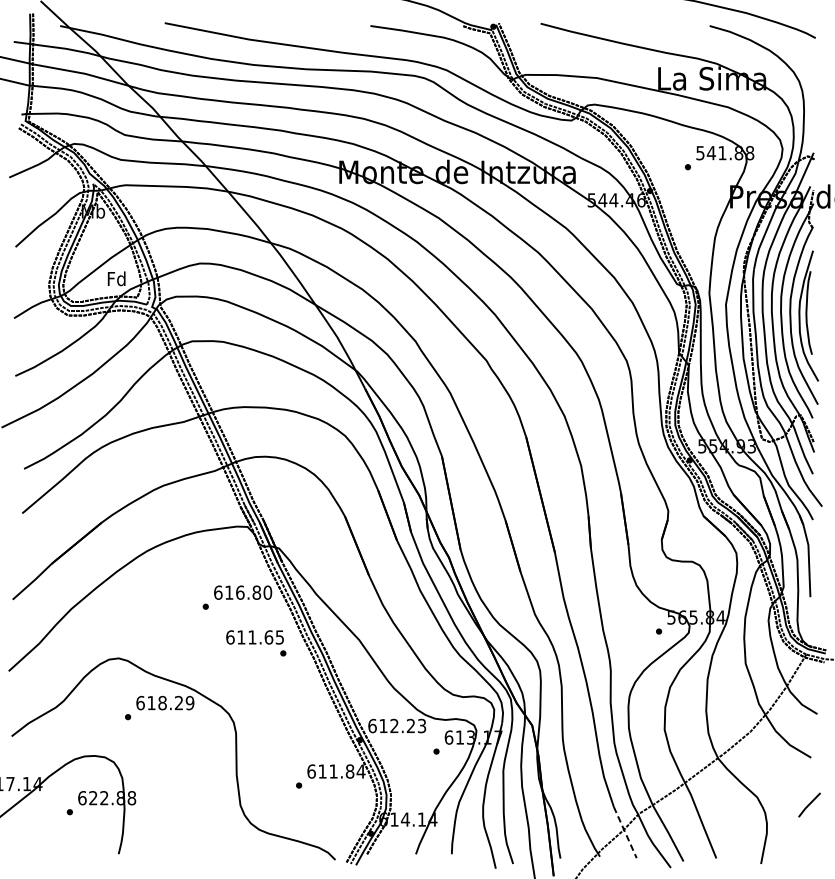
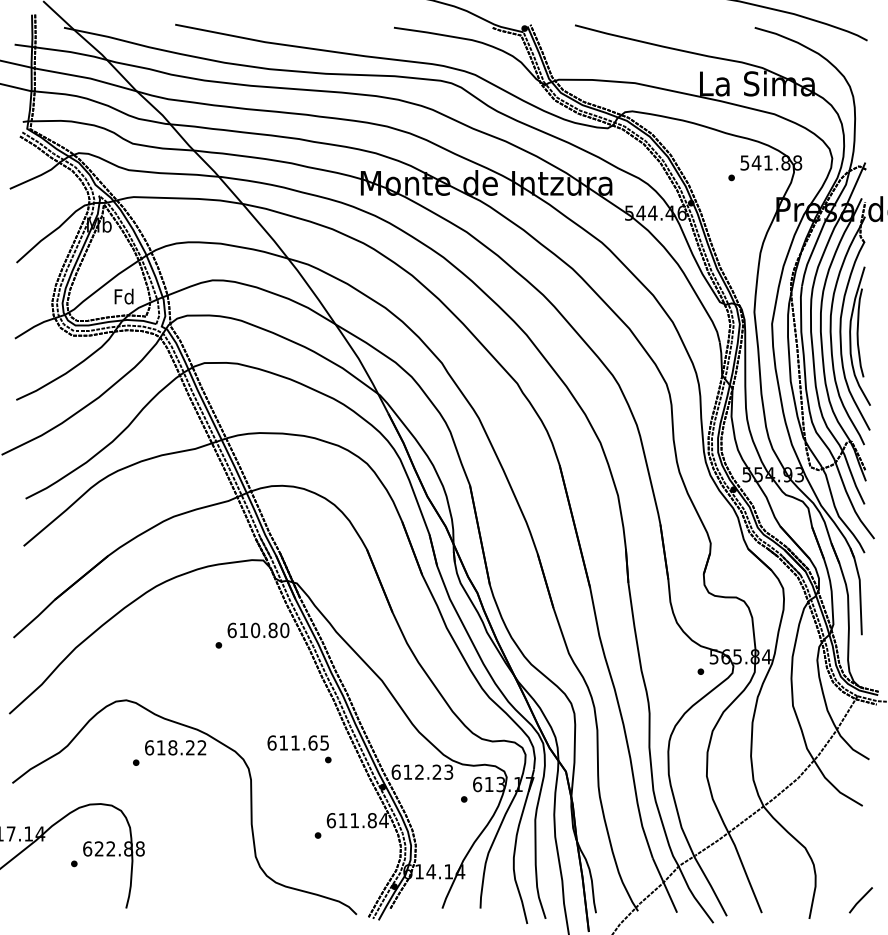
text: (240, 591) -> (255, 629), 616.80 -> 610.80
text: (256, 643) -> (299, 749), moved
text: (189, 702) -> (201, 747), 618.29 -> 618.22
line: (809, 805) -> (860, 900), moved
line: (624, 832) -> (664, 885), dashed -> solid

